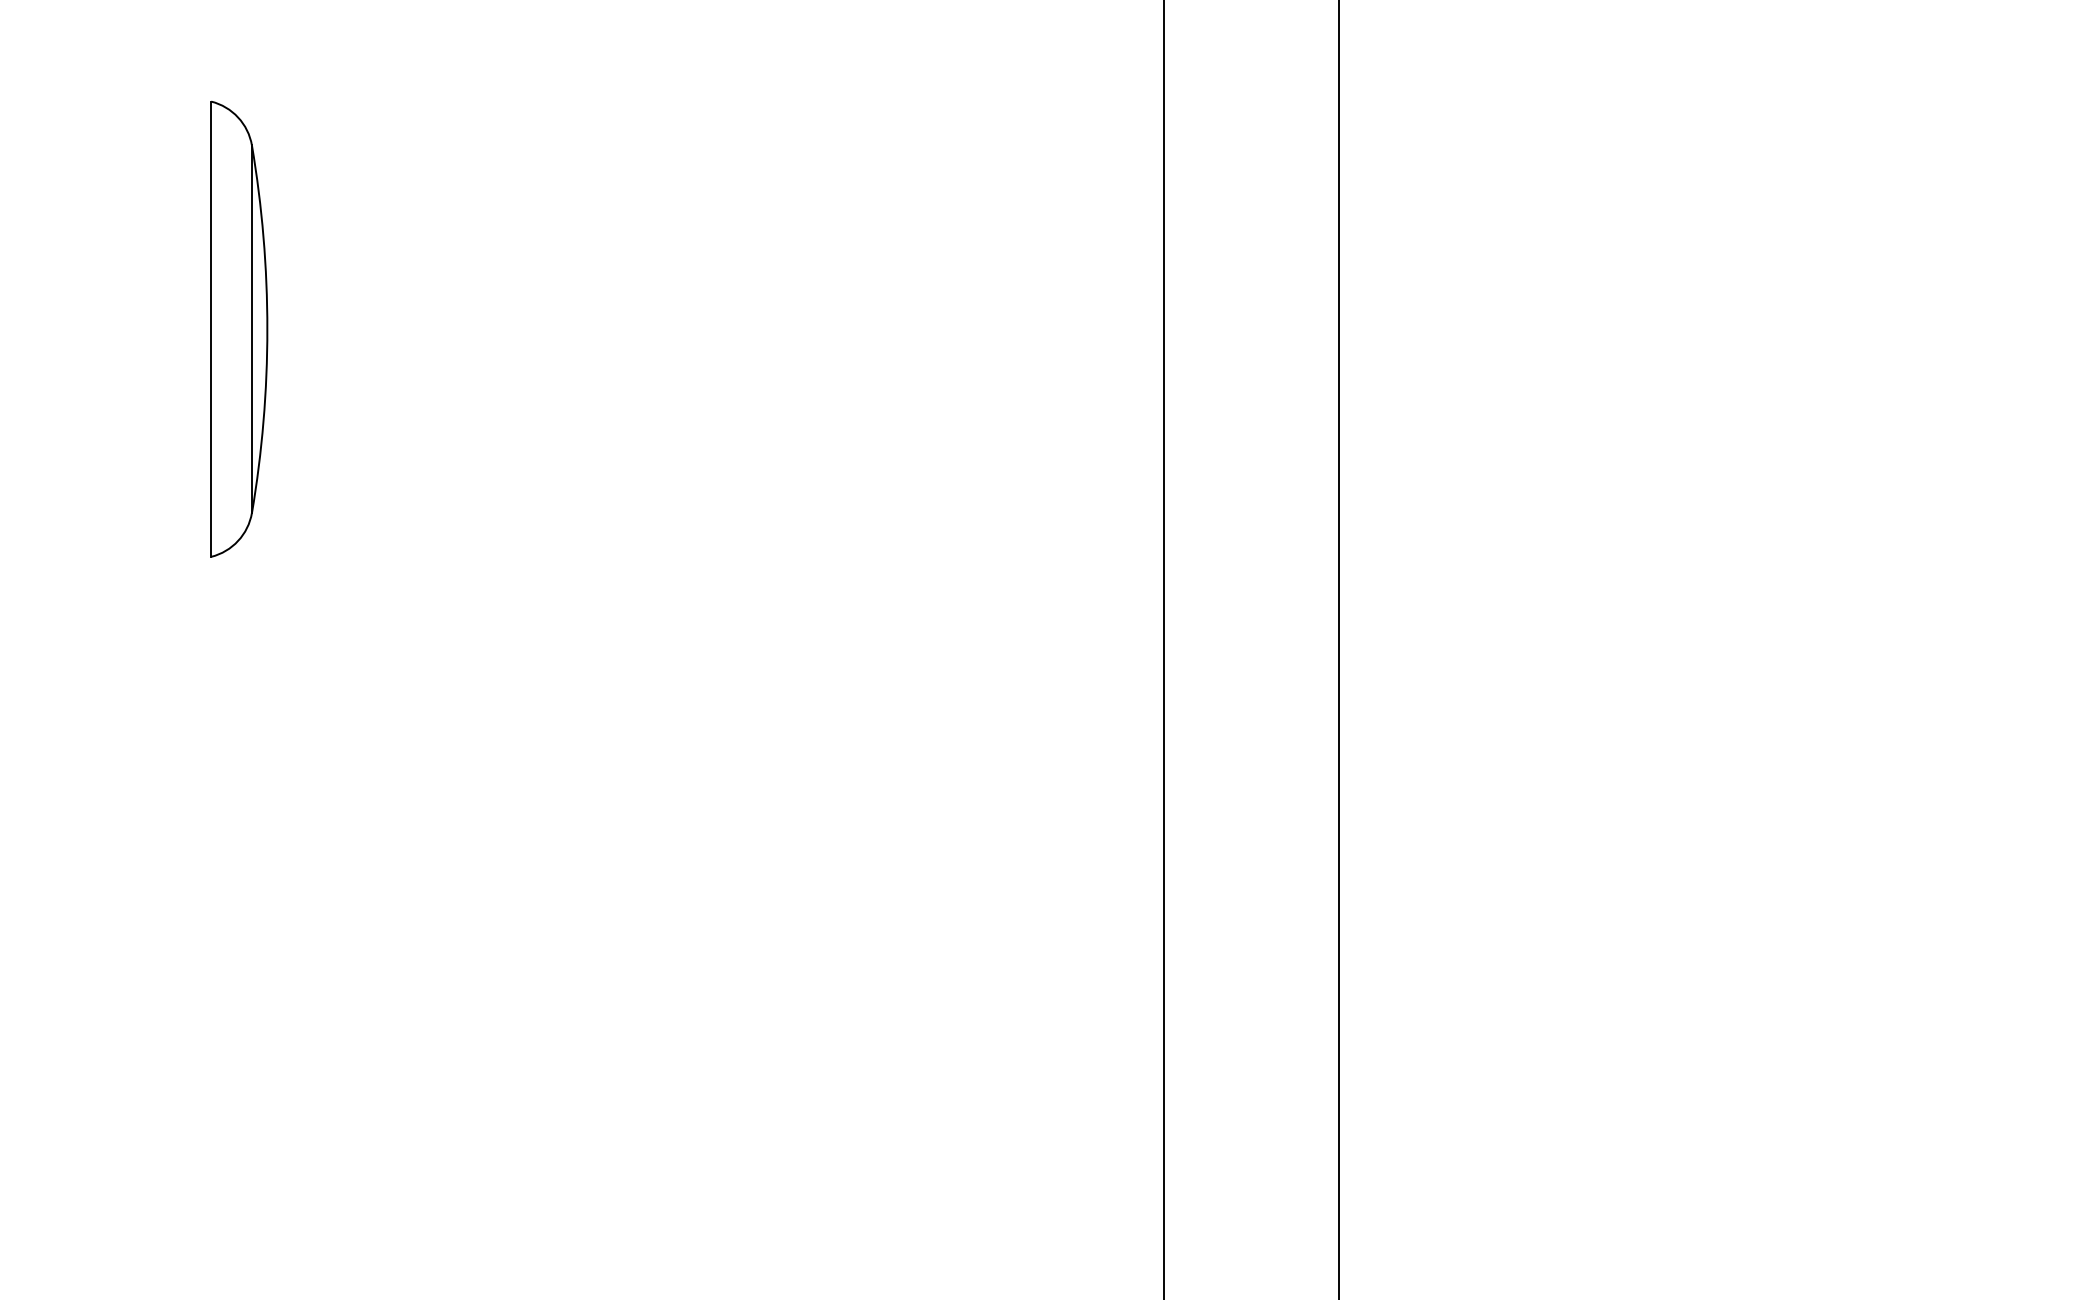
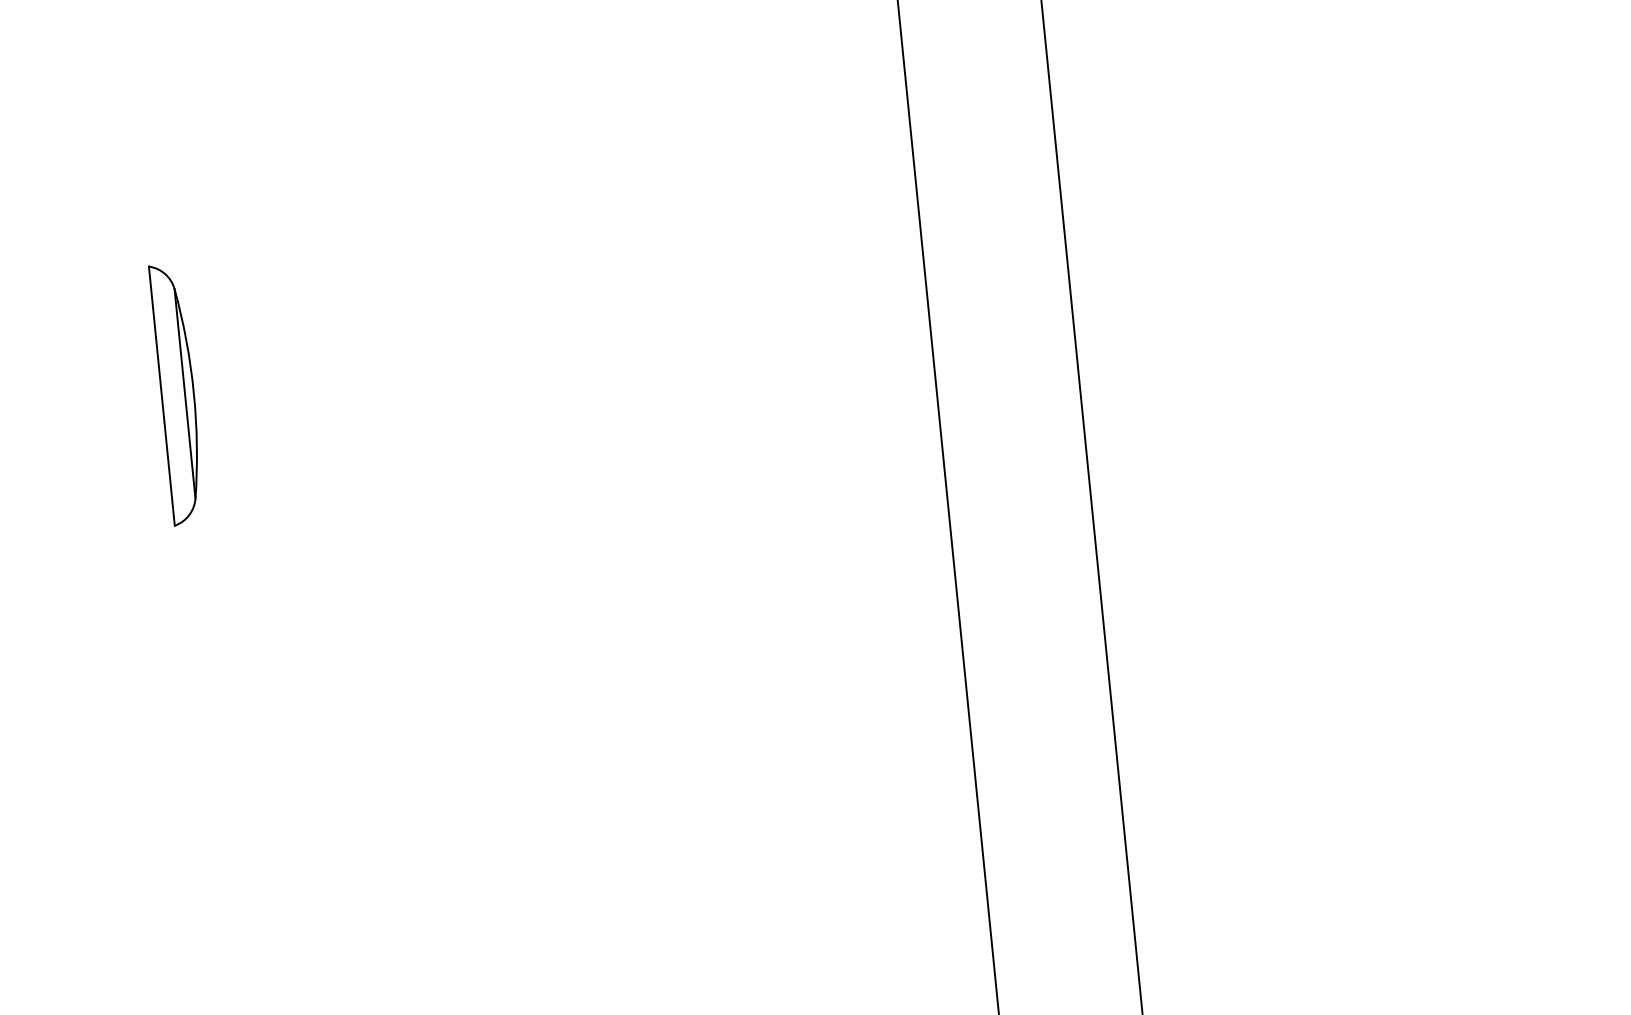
part: (239, 328) -> (177, 394), size x0.7

